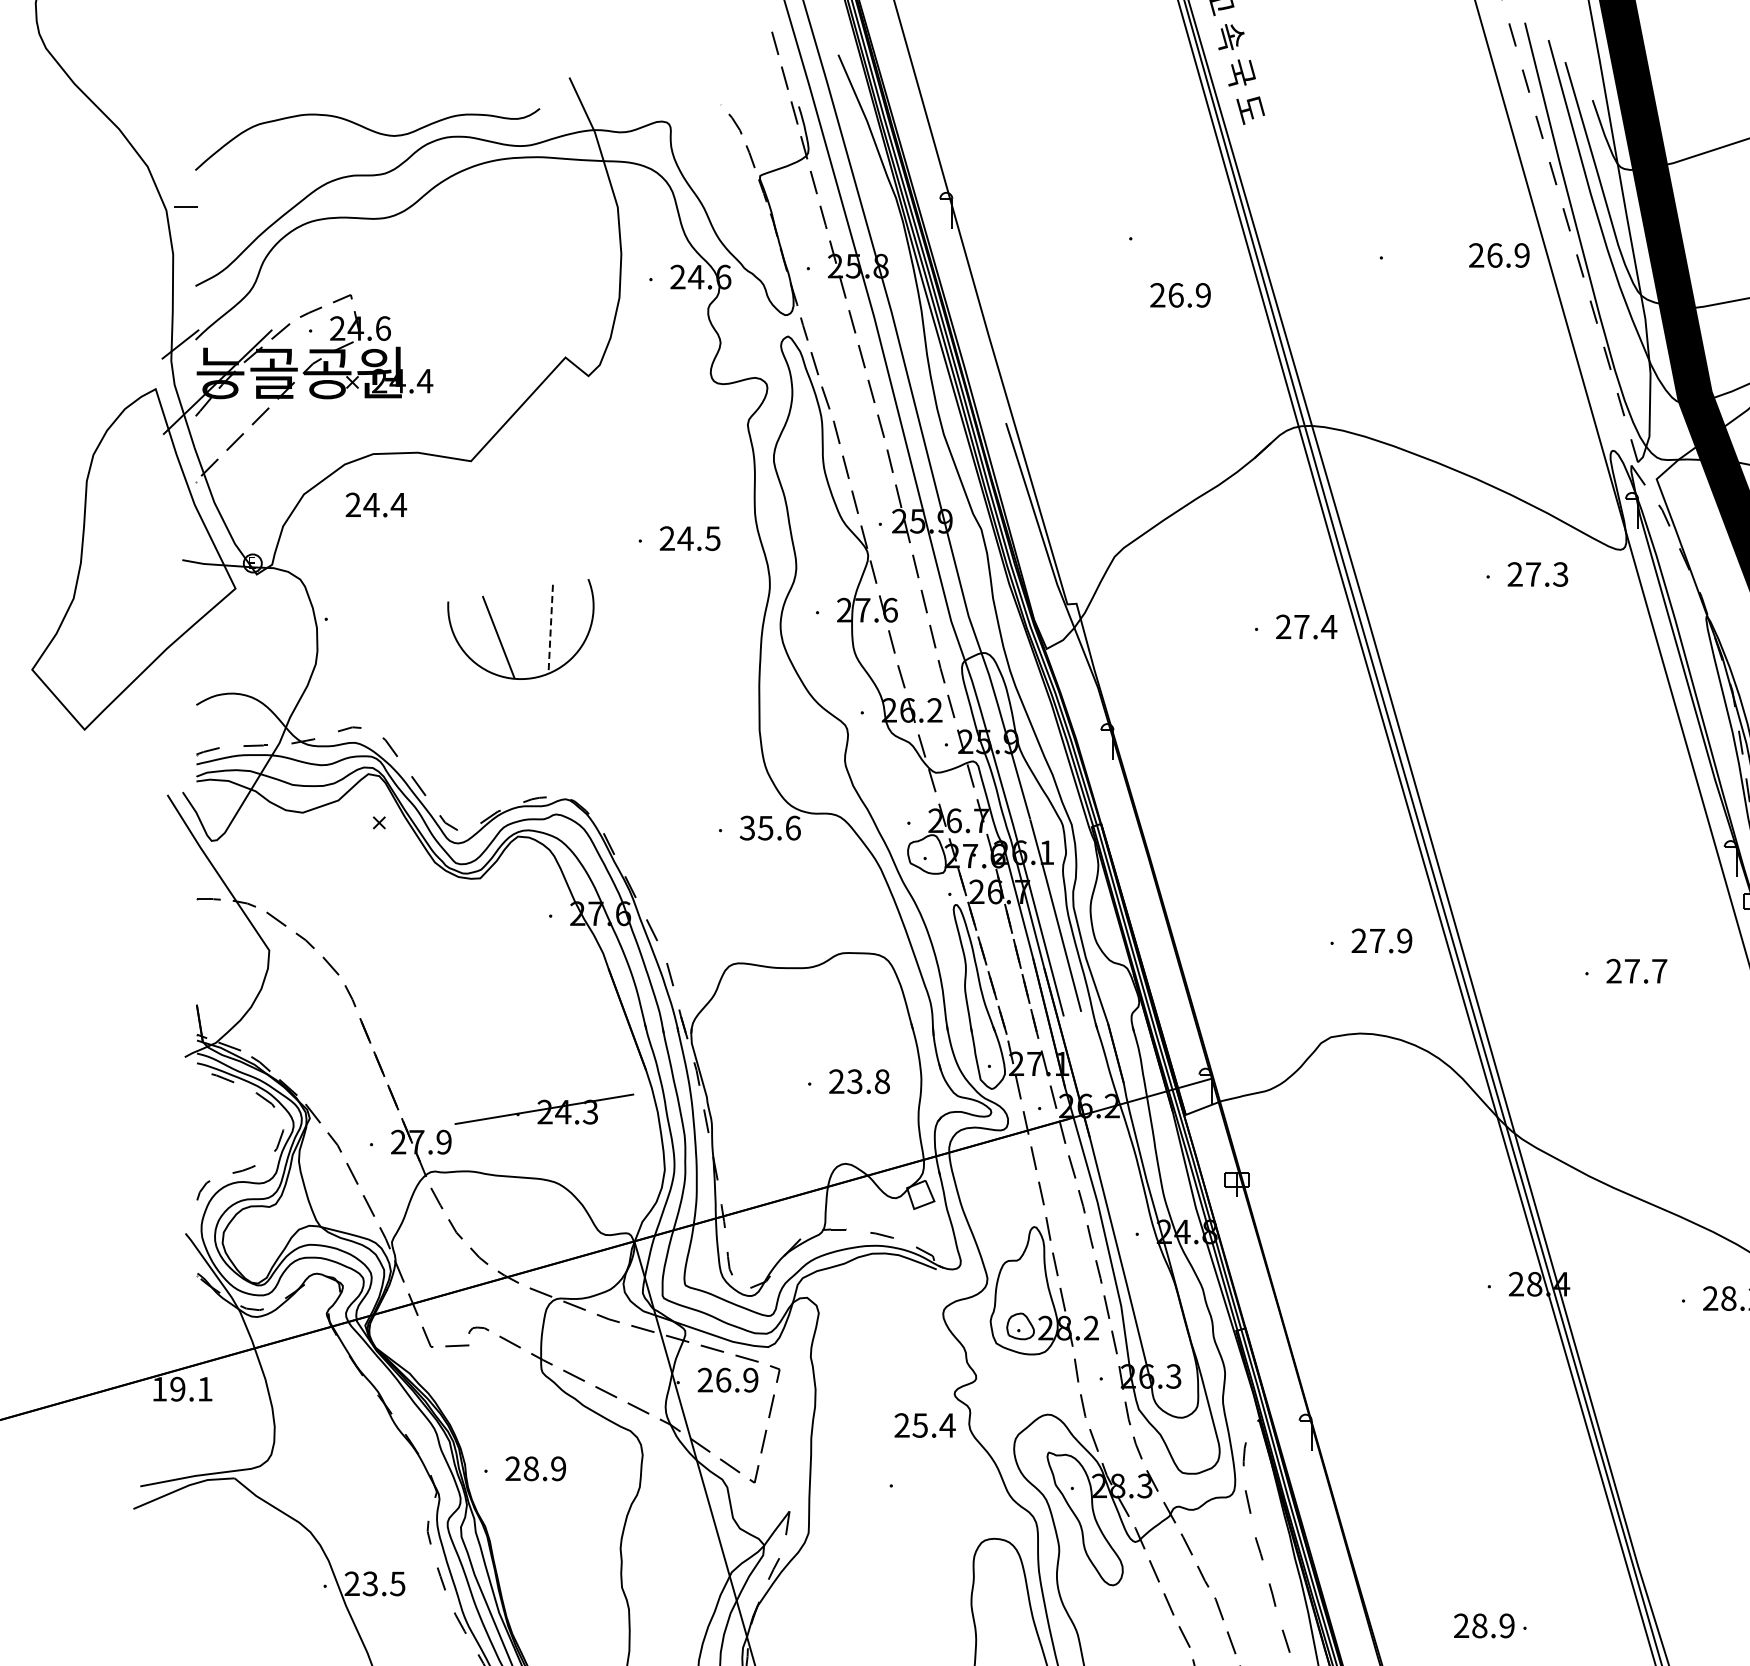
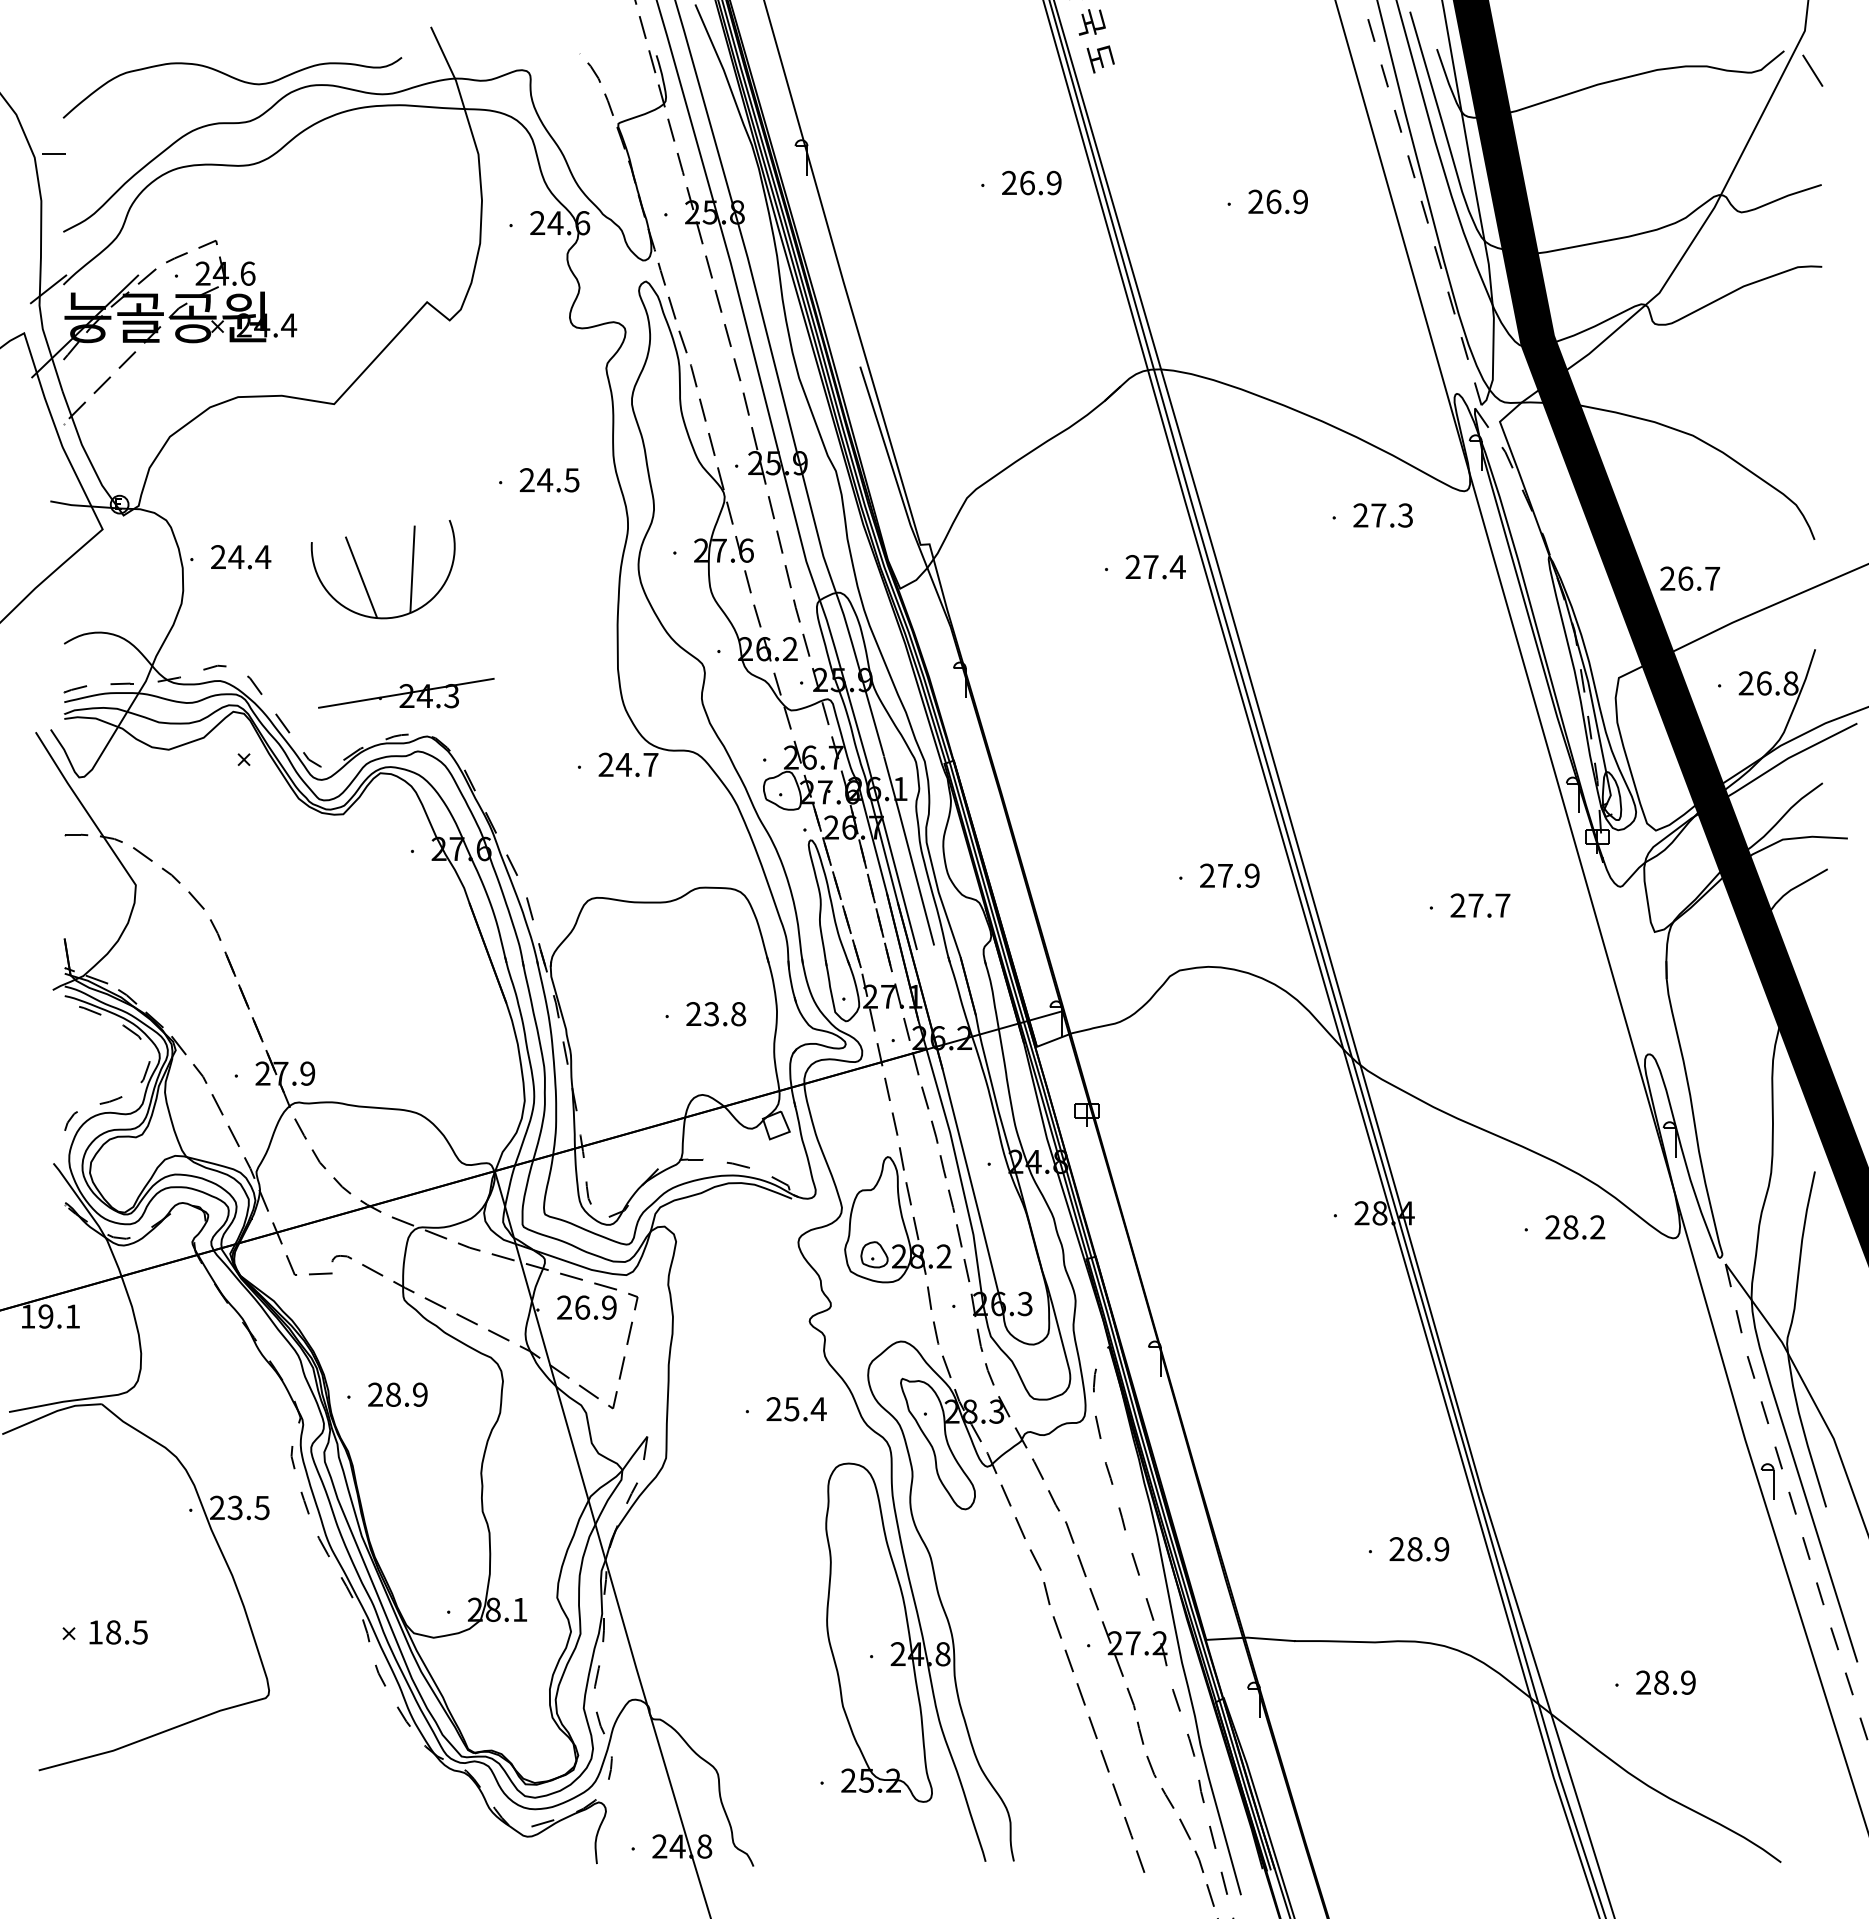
text: (1498, 255) -> (1277, 201), moved
text: (1180, 294) -> (1031, 182), moved
text: (376, 505) -> (241, 557), moved
line: (550, 629) -> (412, 569), dashed -> solid
text: (770, 827) -> (628, 764), 35.6 -> 24.7
part: (544, 1109) -> (406, 693), moved
text: (924, 1425) -> (796, 1409), moved
text: (1484, 1626) -> (1419, 1549), moved

